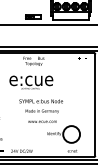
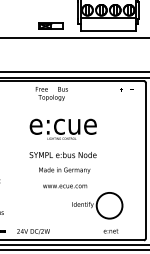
text: (31, 82) -> (63, 129), moved

